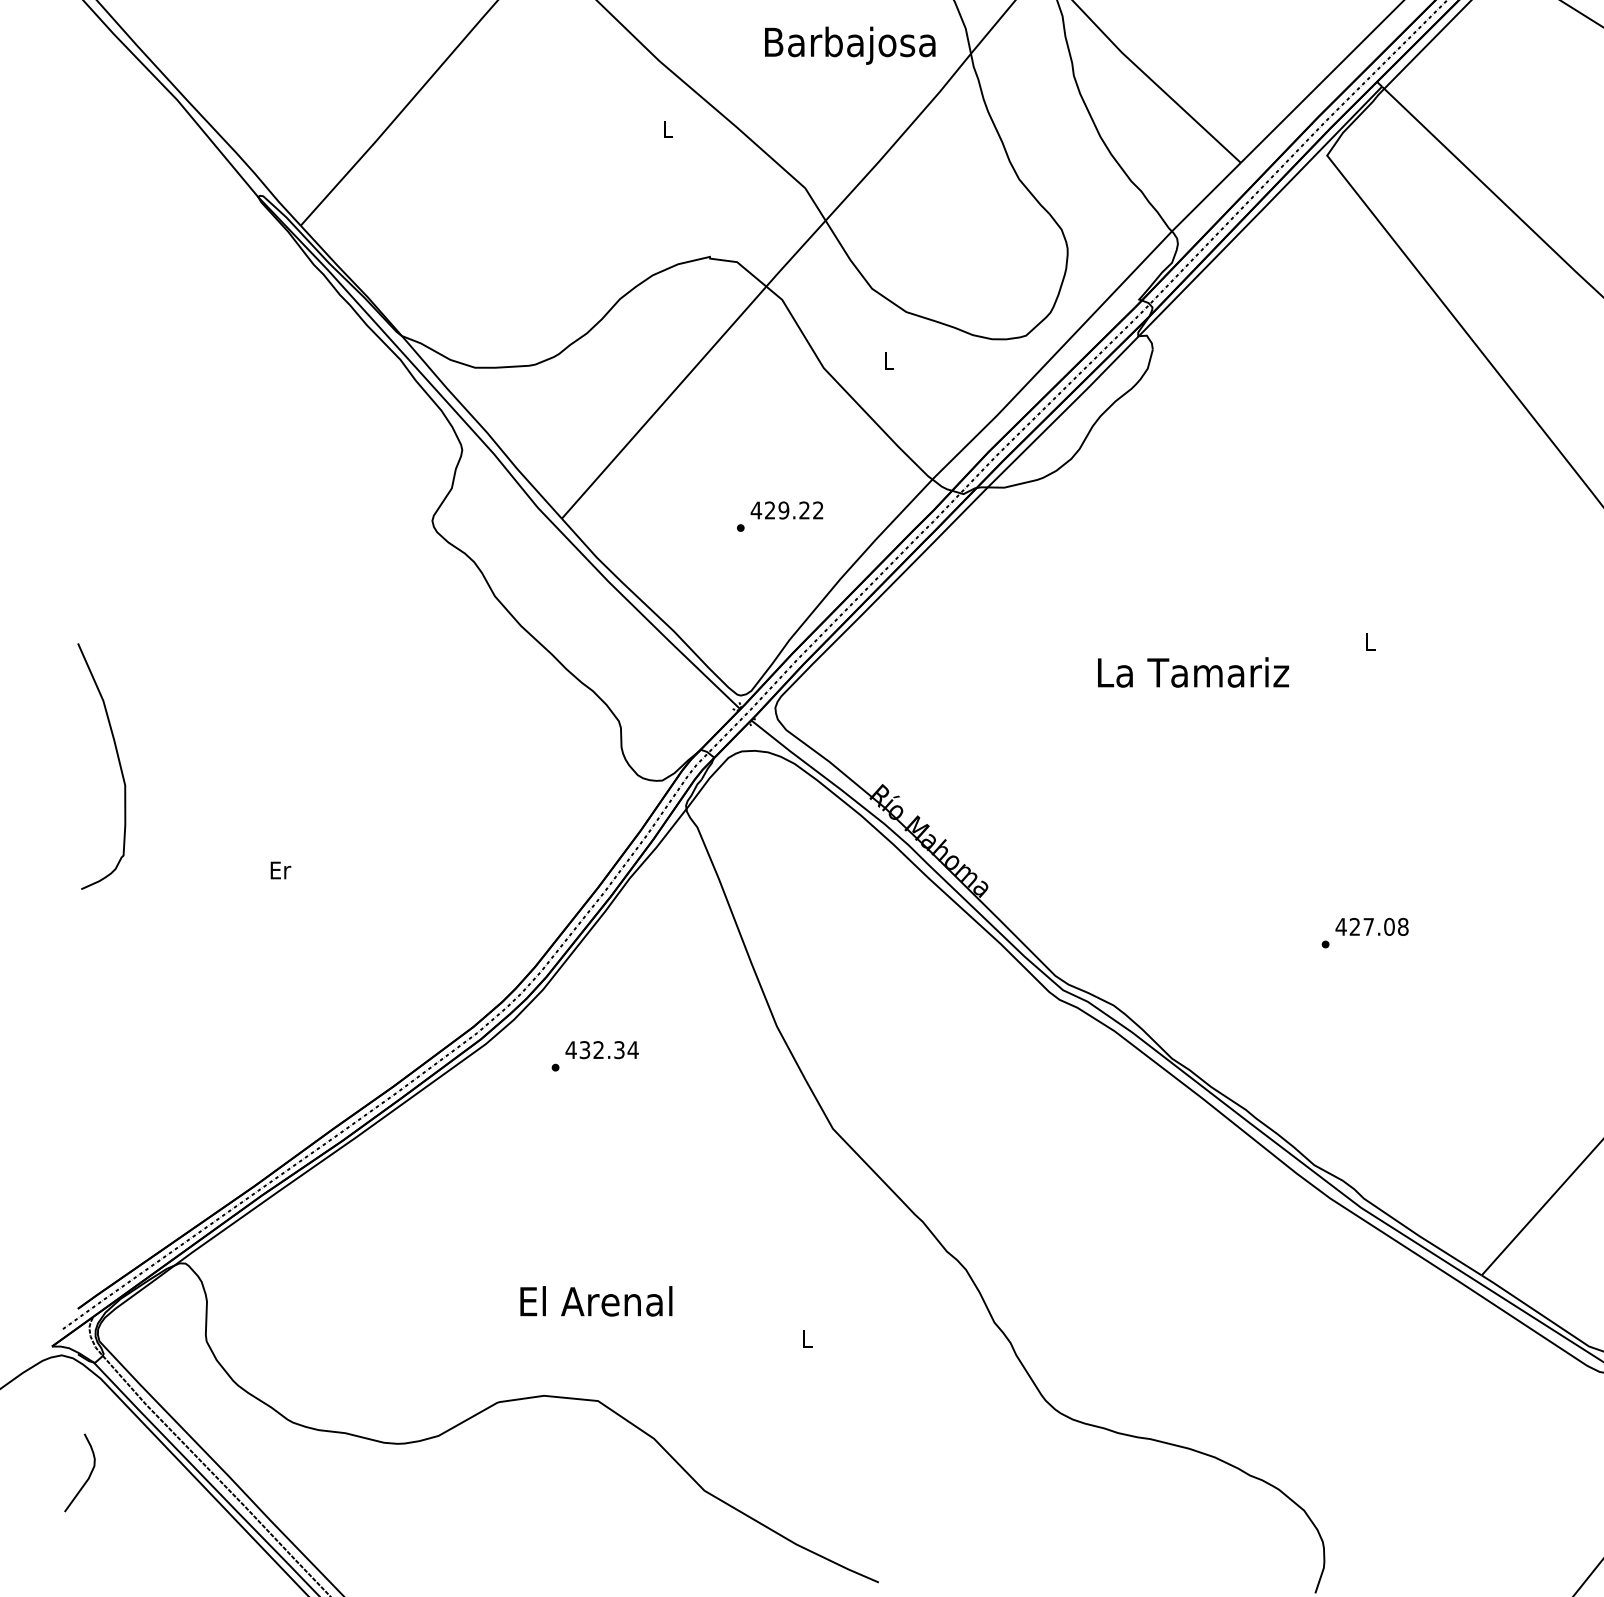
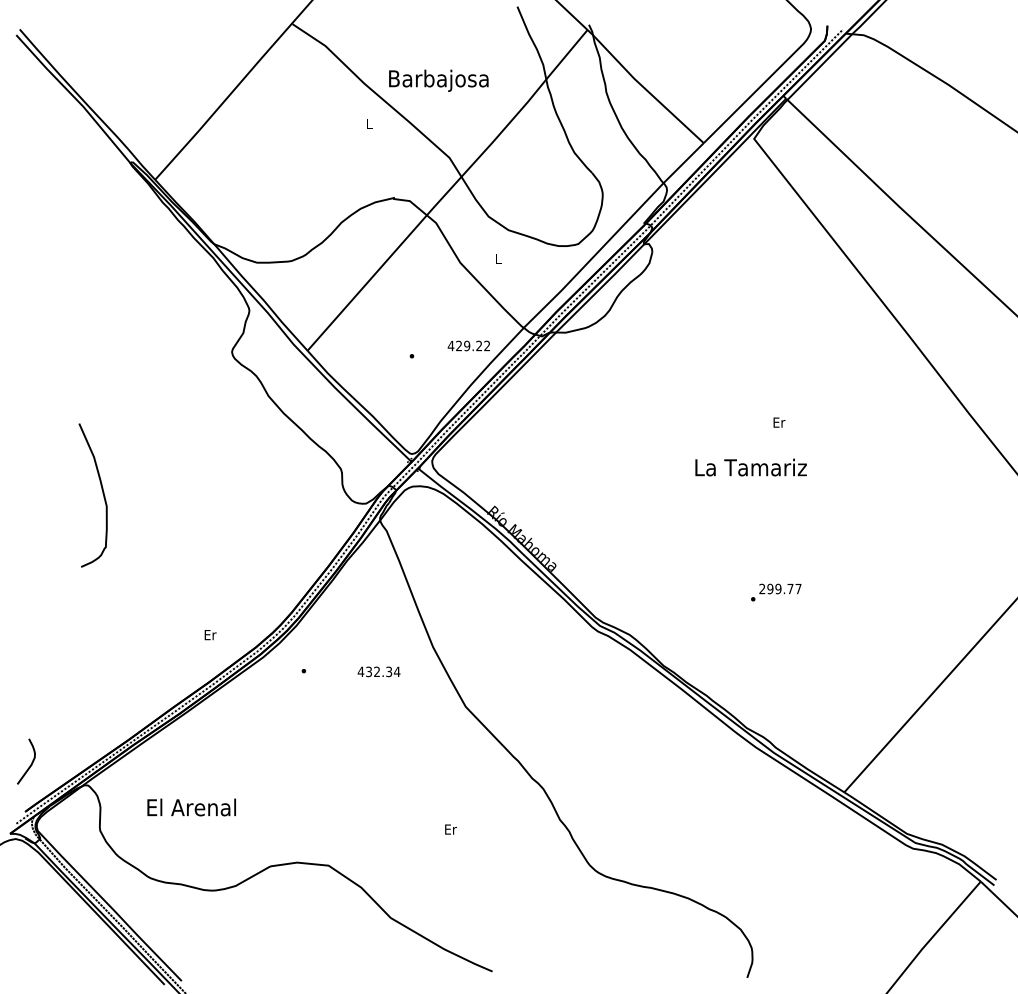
text: (849, 45) -> (438, 80), moved
text: (786, 509) -> (468, 345), moved
text: (1370, 641) -> (779, 422), L -> Er
text: (1192, 672) -> (750, 467), moved
curve: (117, 763) -> (102, 493), moved
text: (280, 871) -> (210, 635), moved
text: (1372, 926) -> (780, 588), 427.08 -> 299.77
text: (601, 1049) -> (378, 671), moved
text: (596, 1301) -> (191, 807), moved
text: (806, 1339) -> (450, 829), L -> Er
curve: (87, 1477) -> (30, 764), moved

